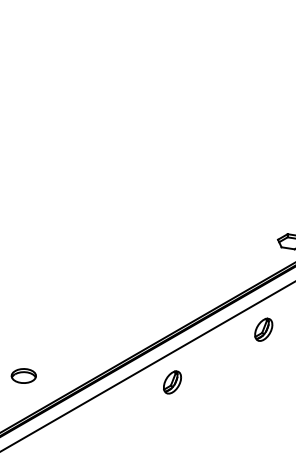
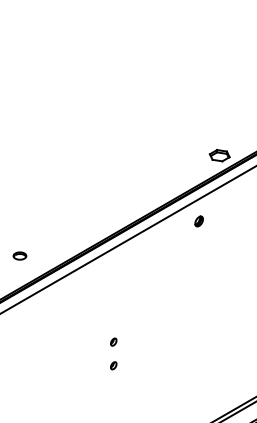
part: (262, 329) -> (198, 221), size x0.6
part: (23, 375) -> (19, 255), size x0.7
part: (171, 381) -> (130, 260), removed

